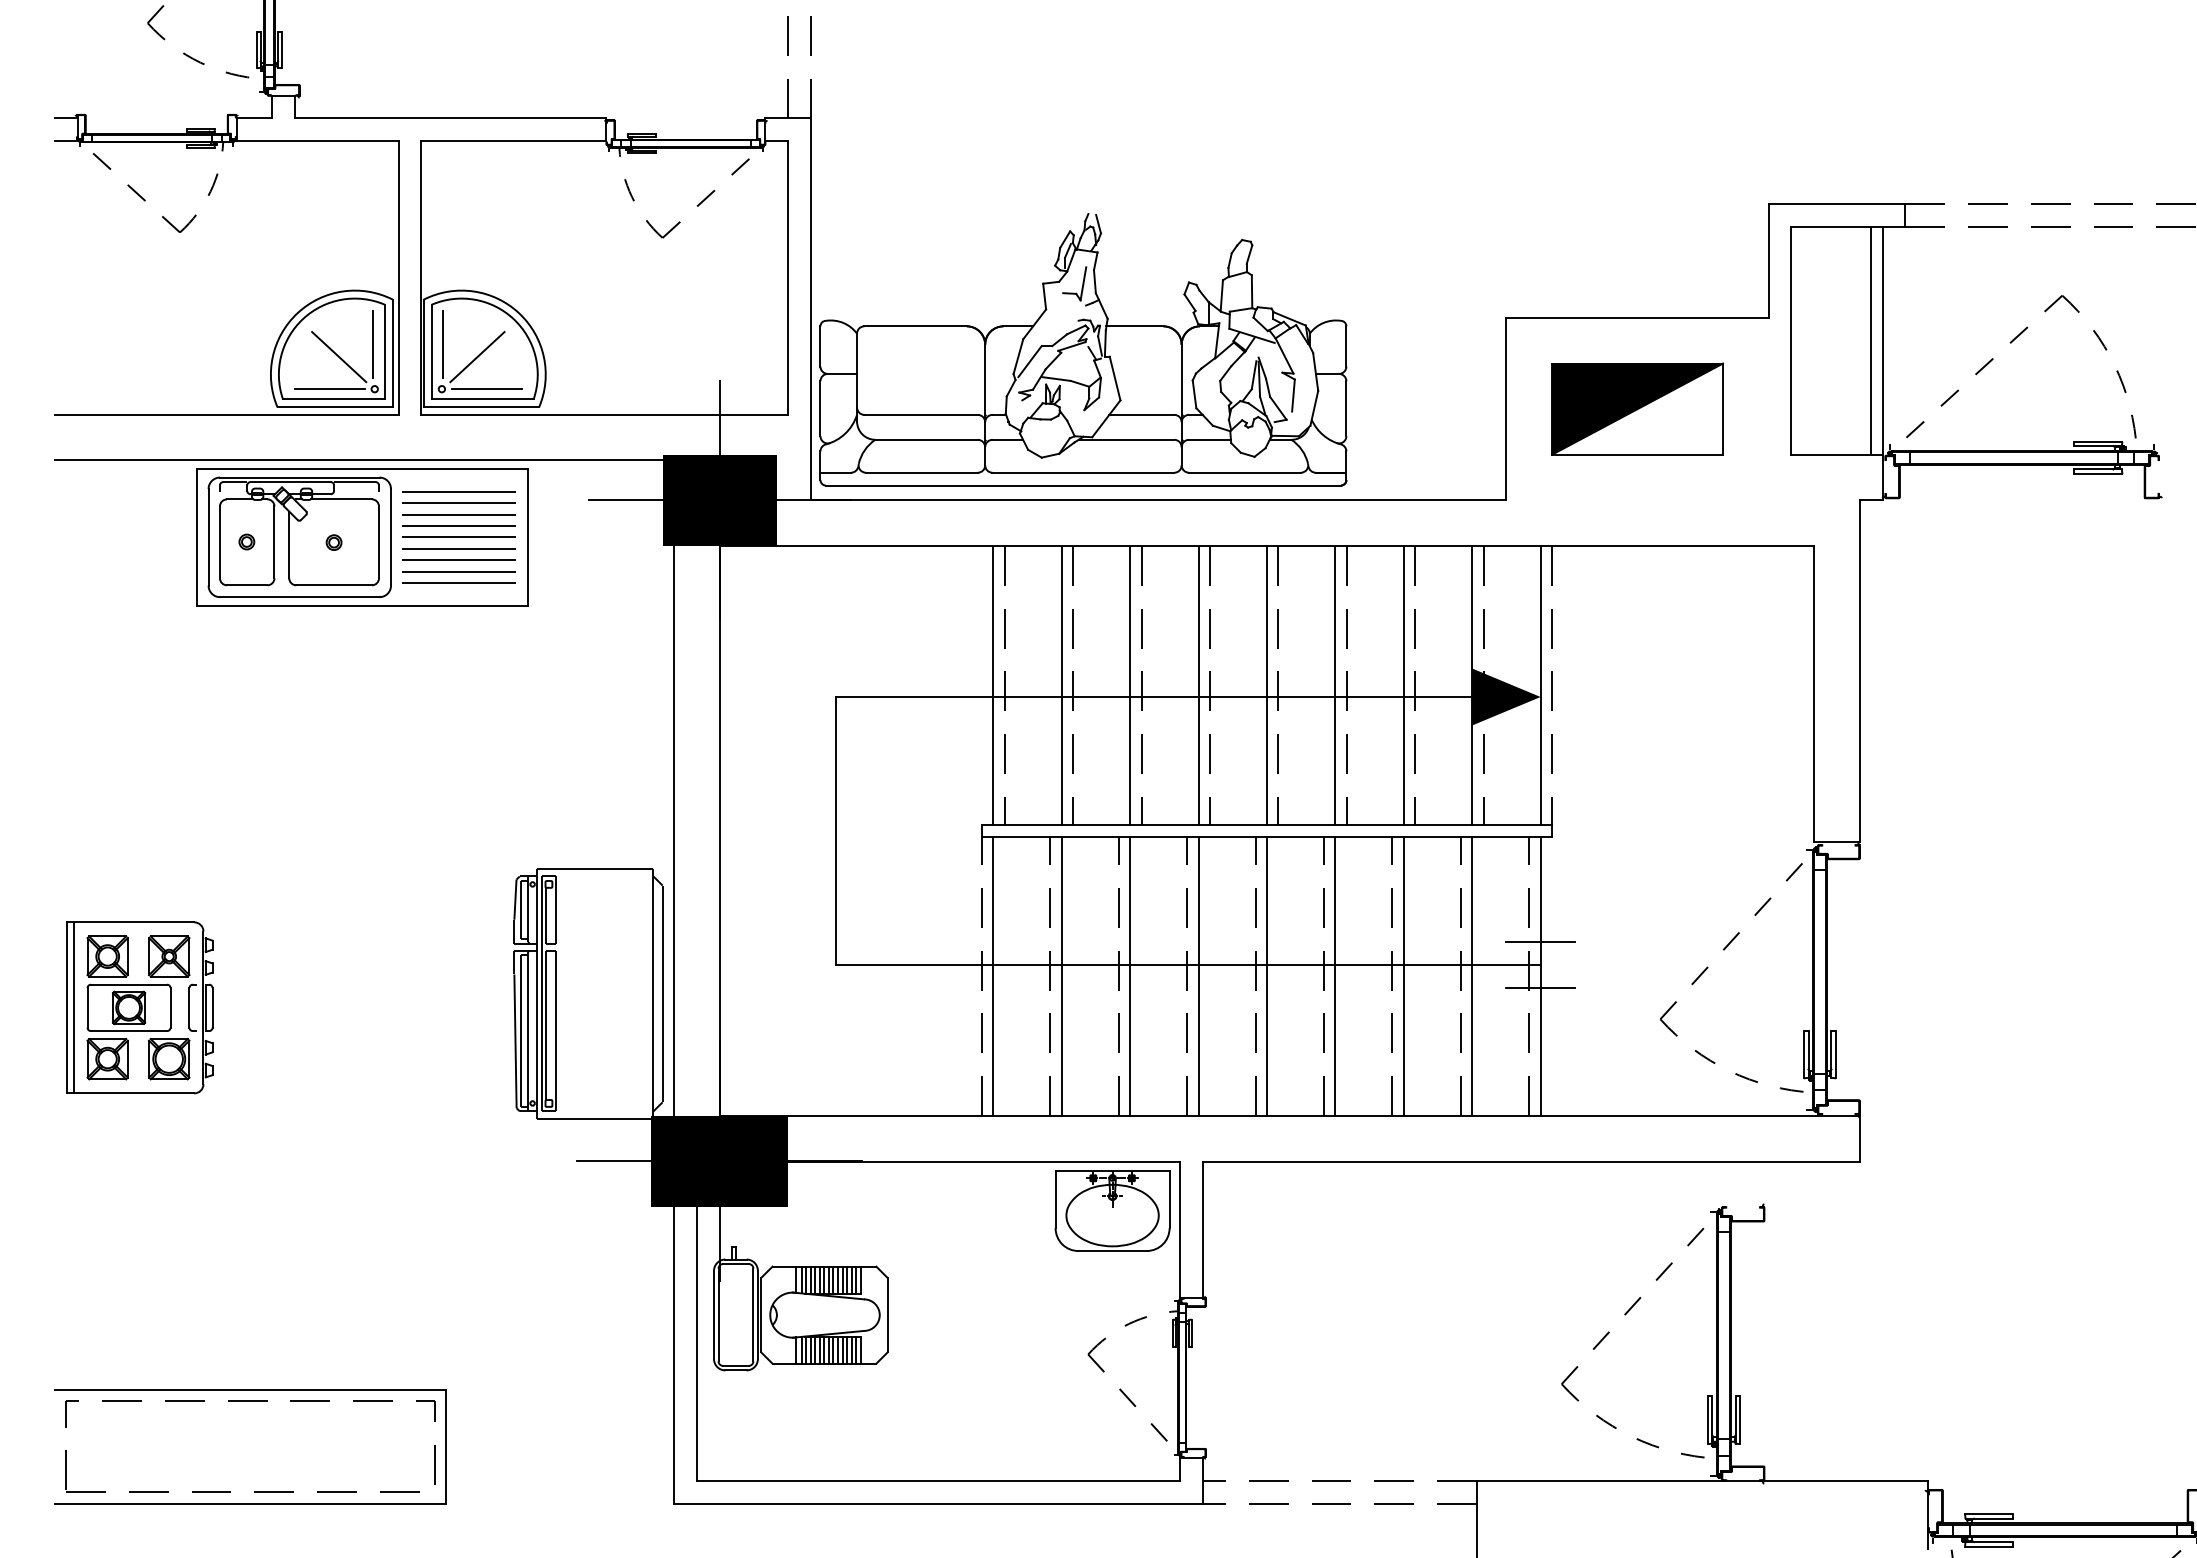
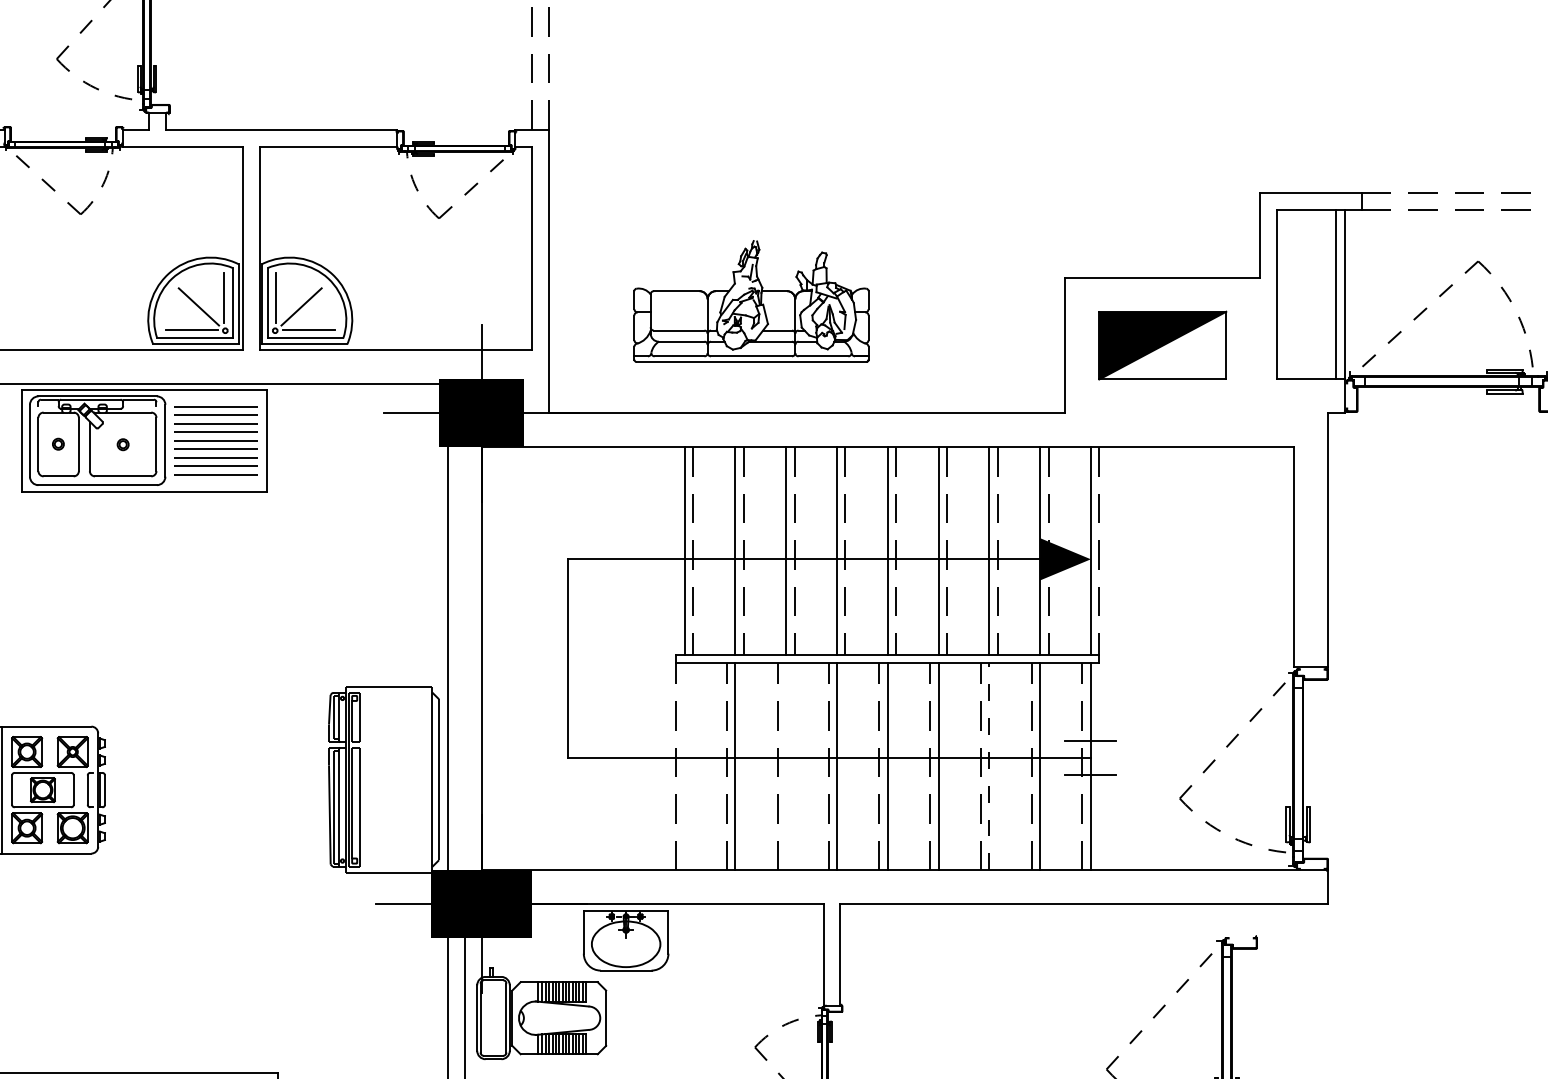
part: (1083, 349) -> (751, 301), size x0.6
part: (362, 537) -> (144, 440), moved
line: (993, 975) -> (684, 766), removed
line: (1130, 975) -> (786, 766), removed
line: (1403, 976) -> (989, 766), solid -> dashed
part: (1112, 1210) -> (626, 940), moved

